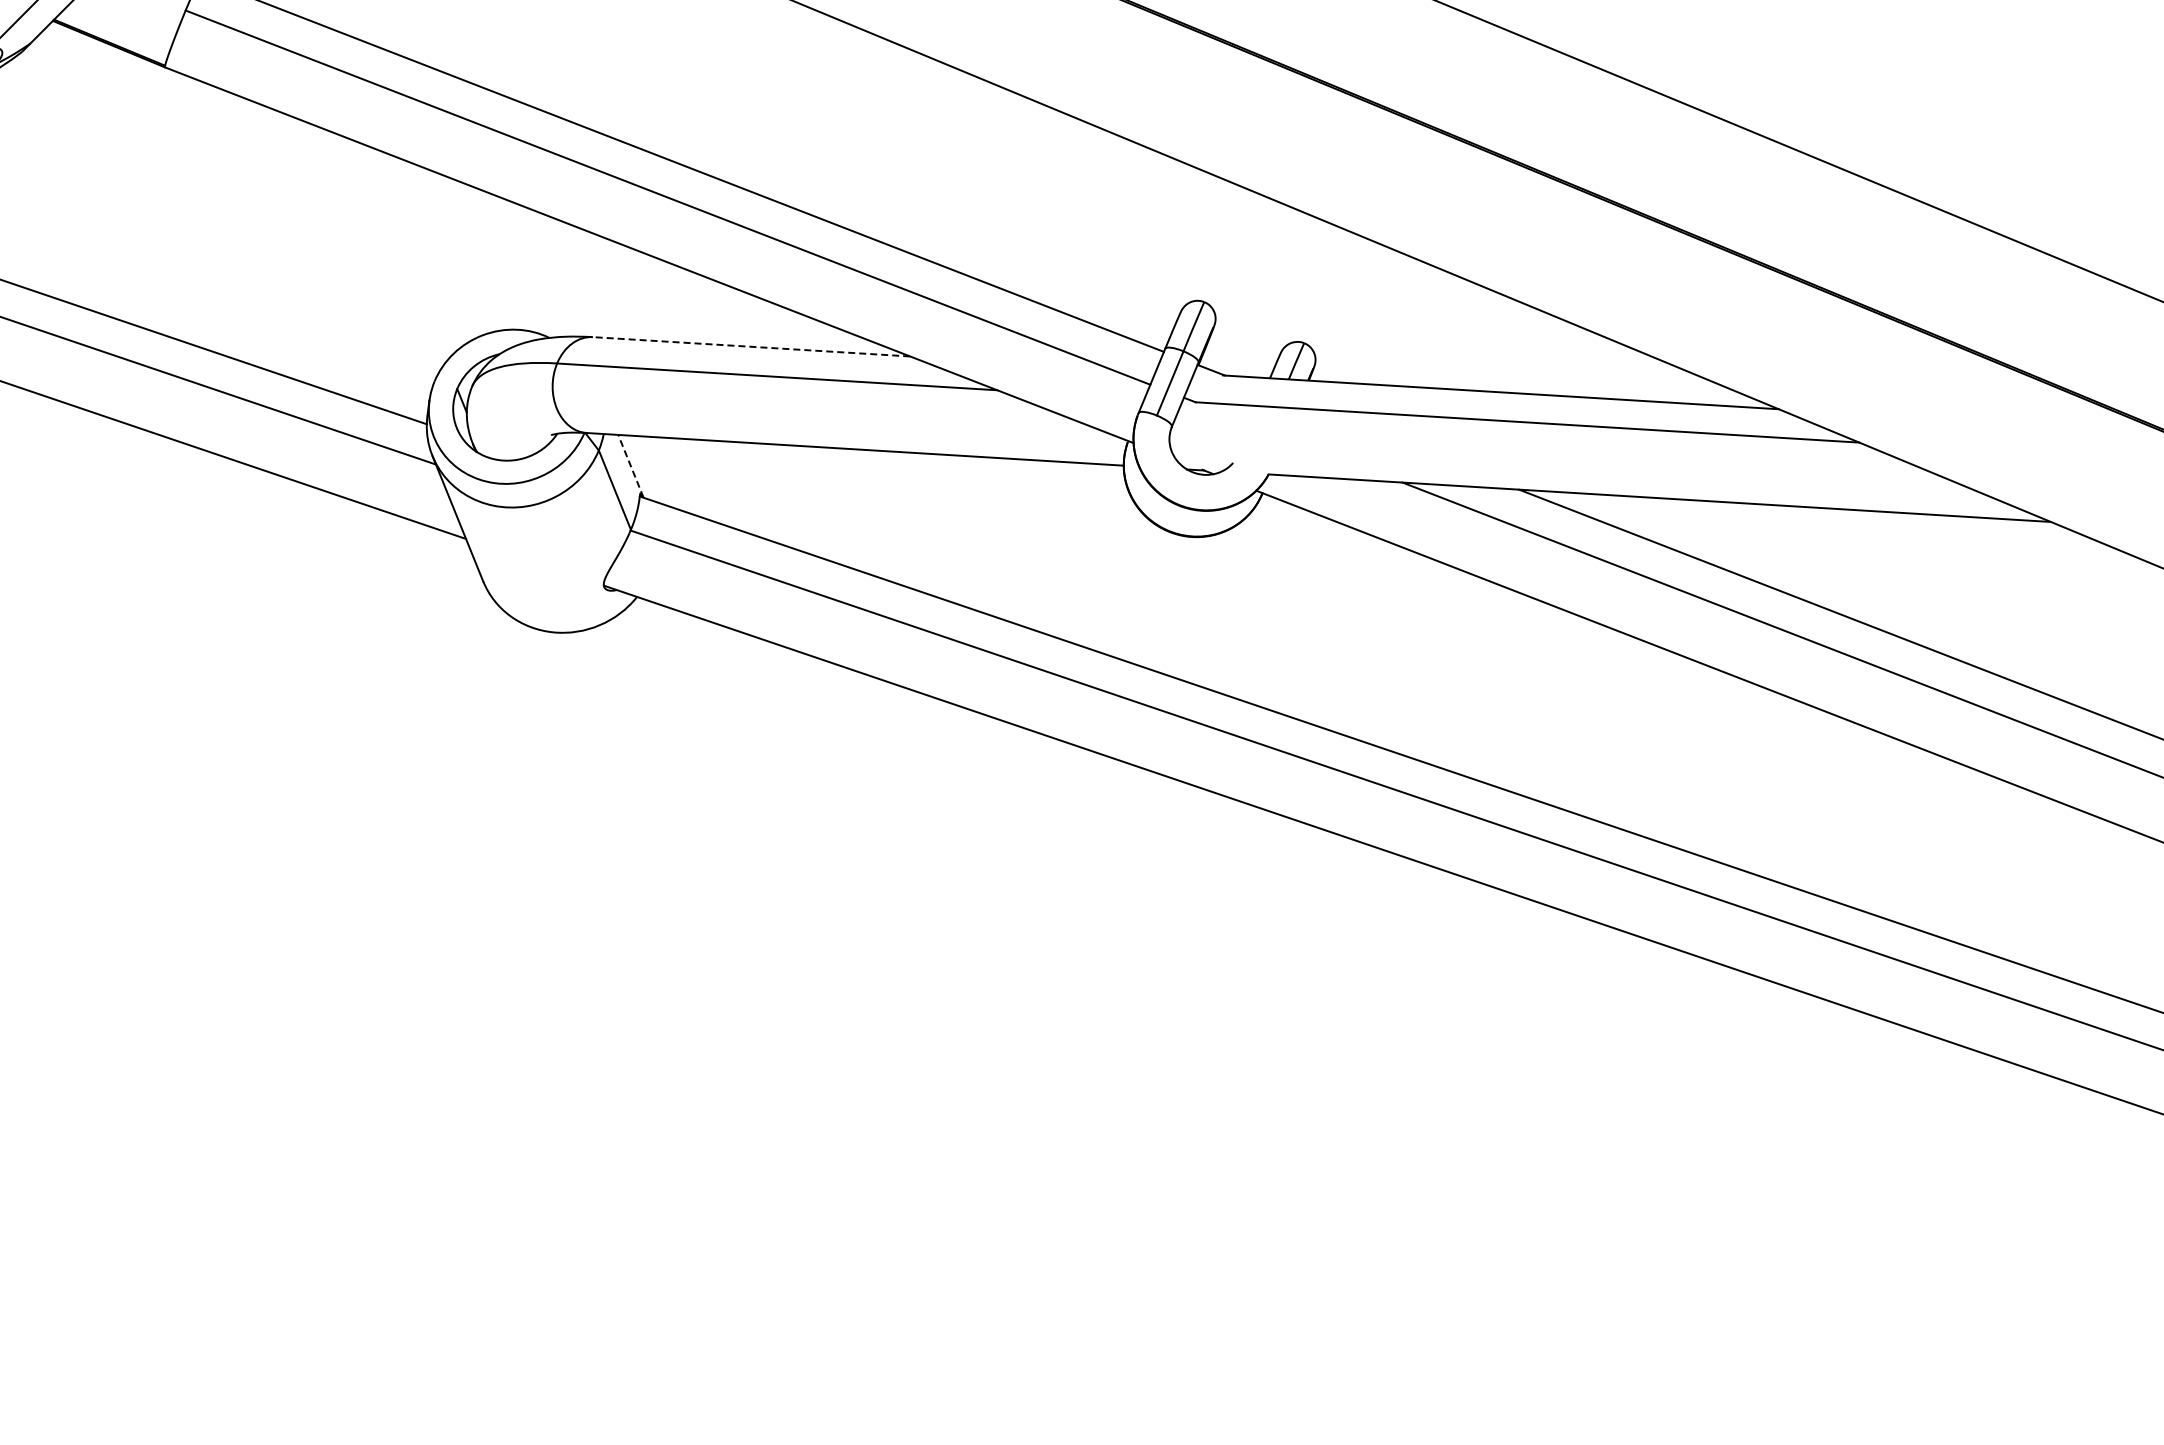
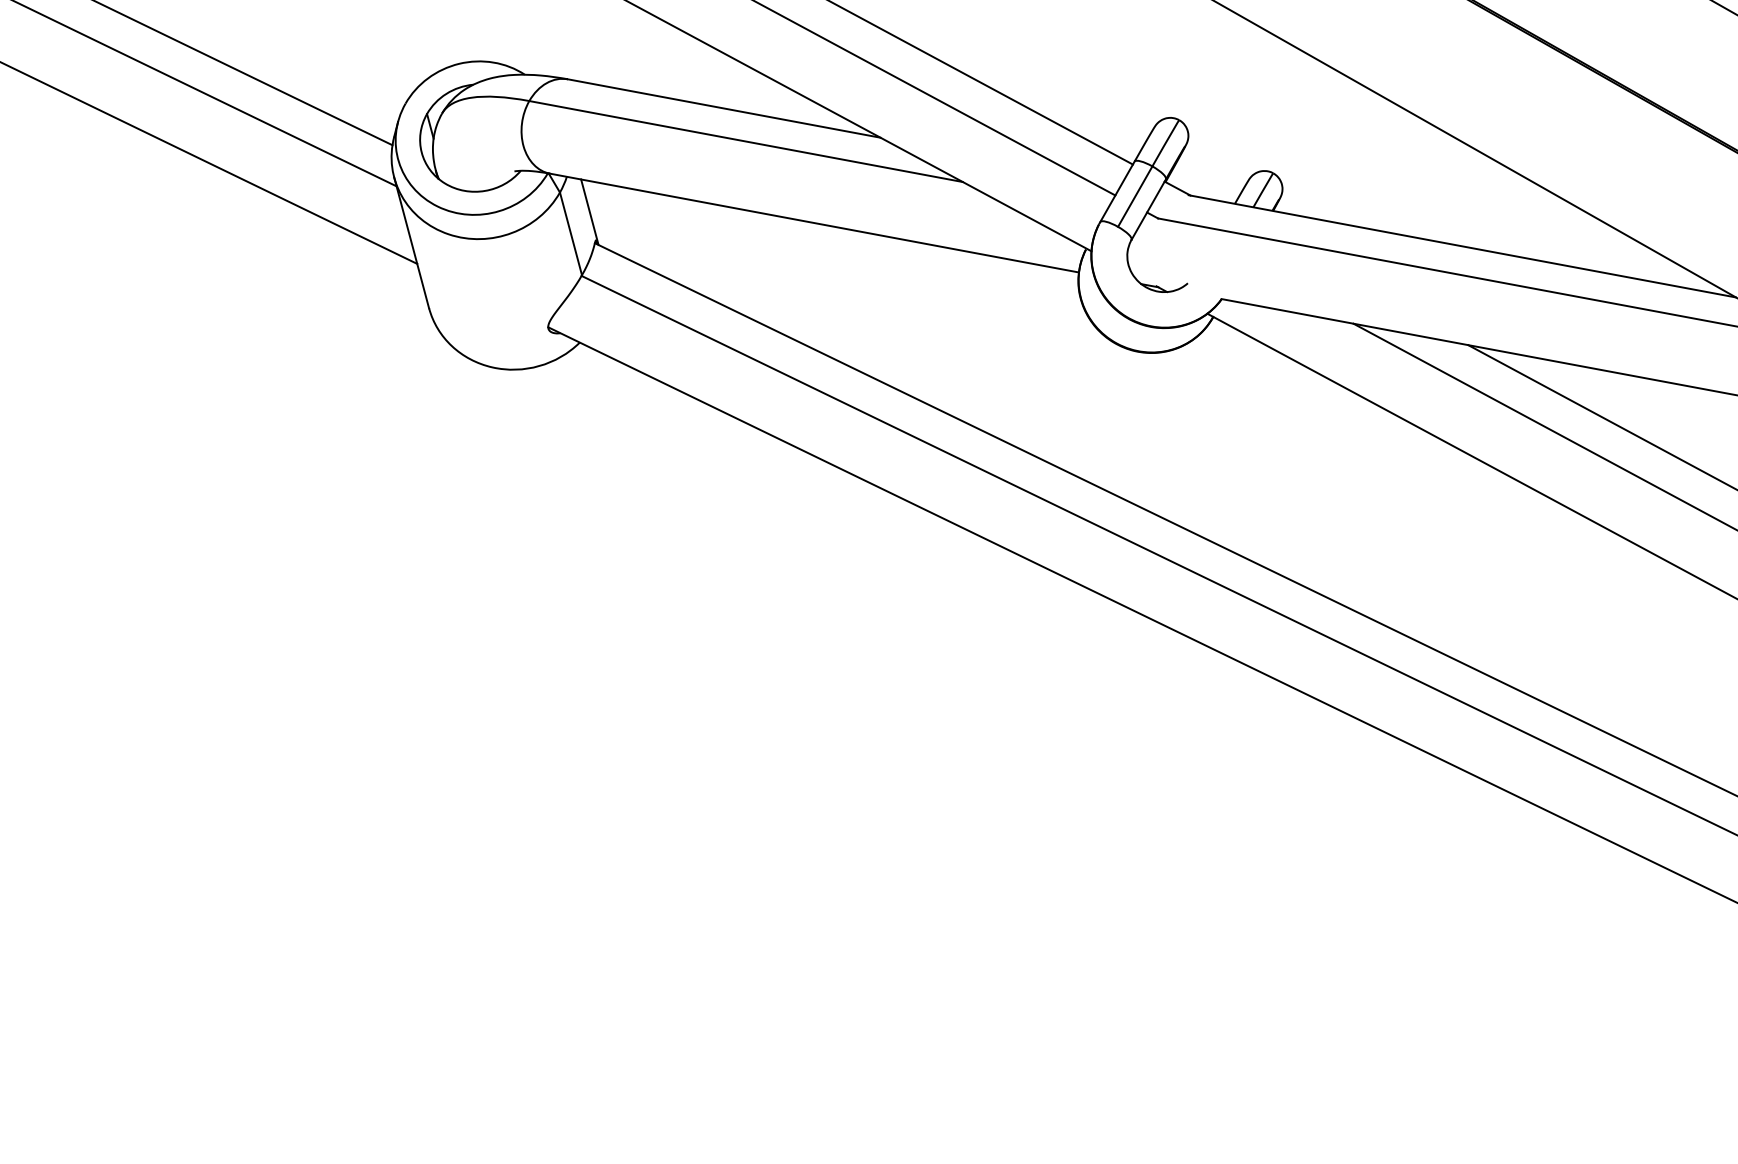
line: (751, 346) -> (724, 108), dashed -> solid
line: (630, 466) -> (589, 212), dashed -> solid

